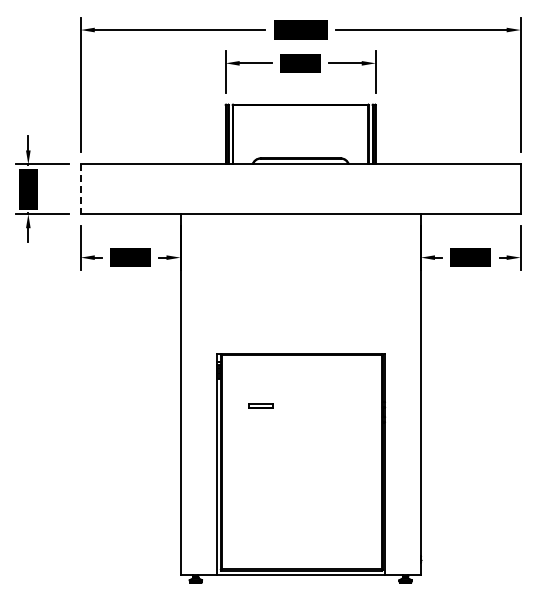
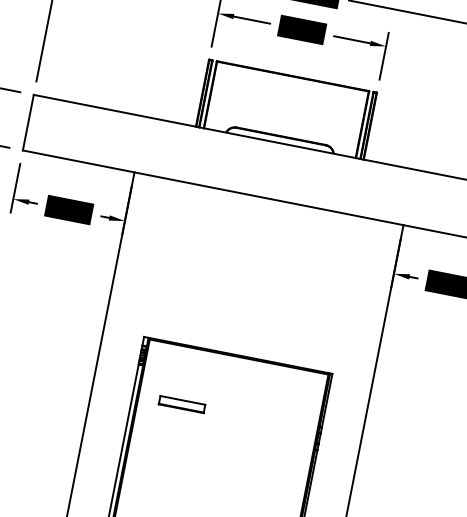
line: (80, 189) -> (27, 122), dashed -> solid
part: (260, 405) -> (181, 404), size x1.67

